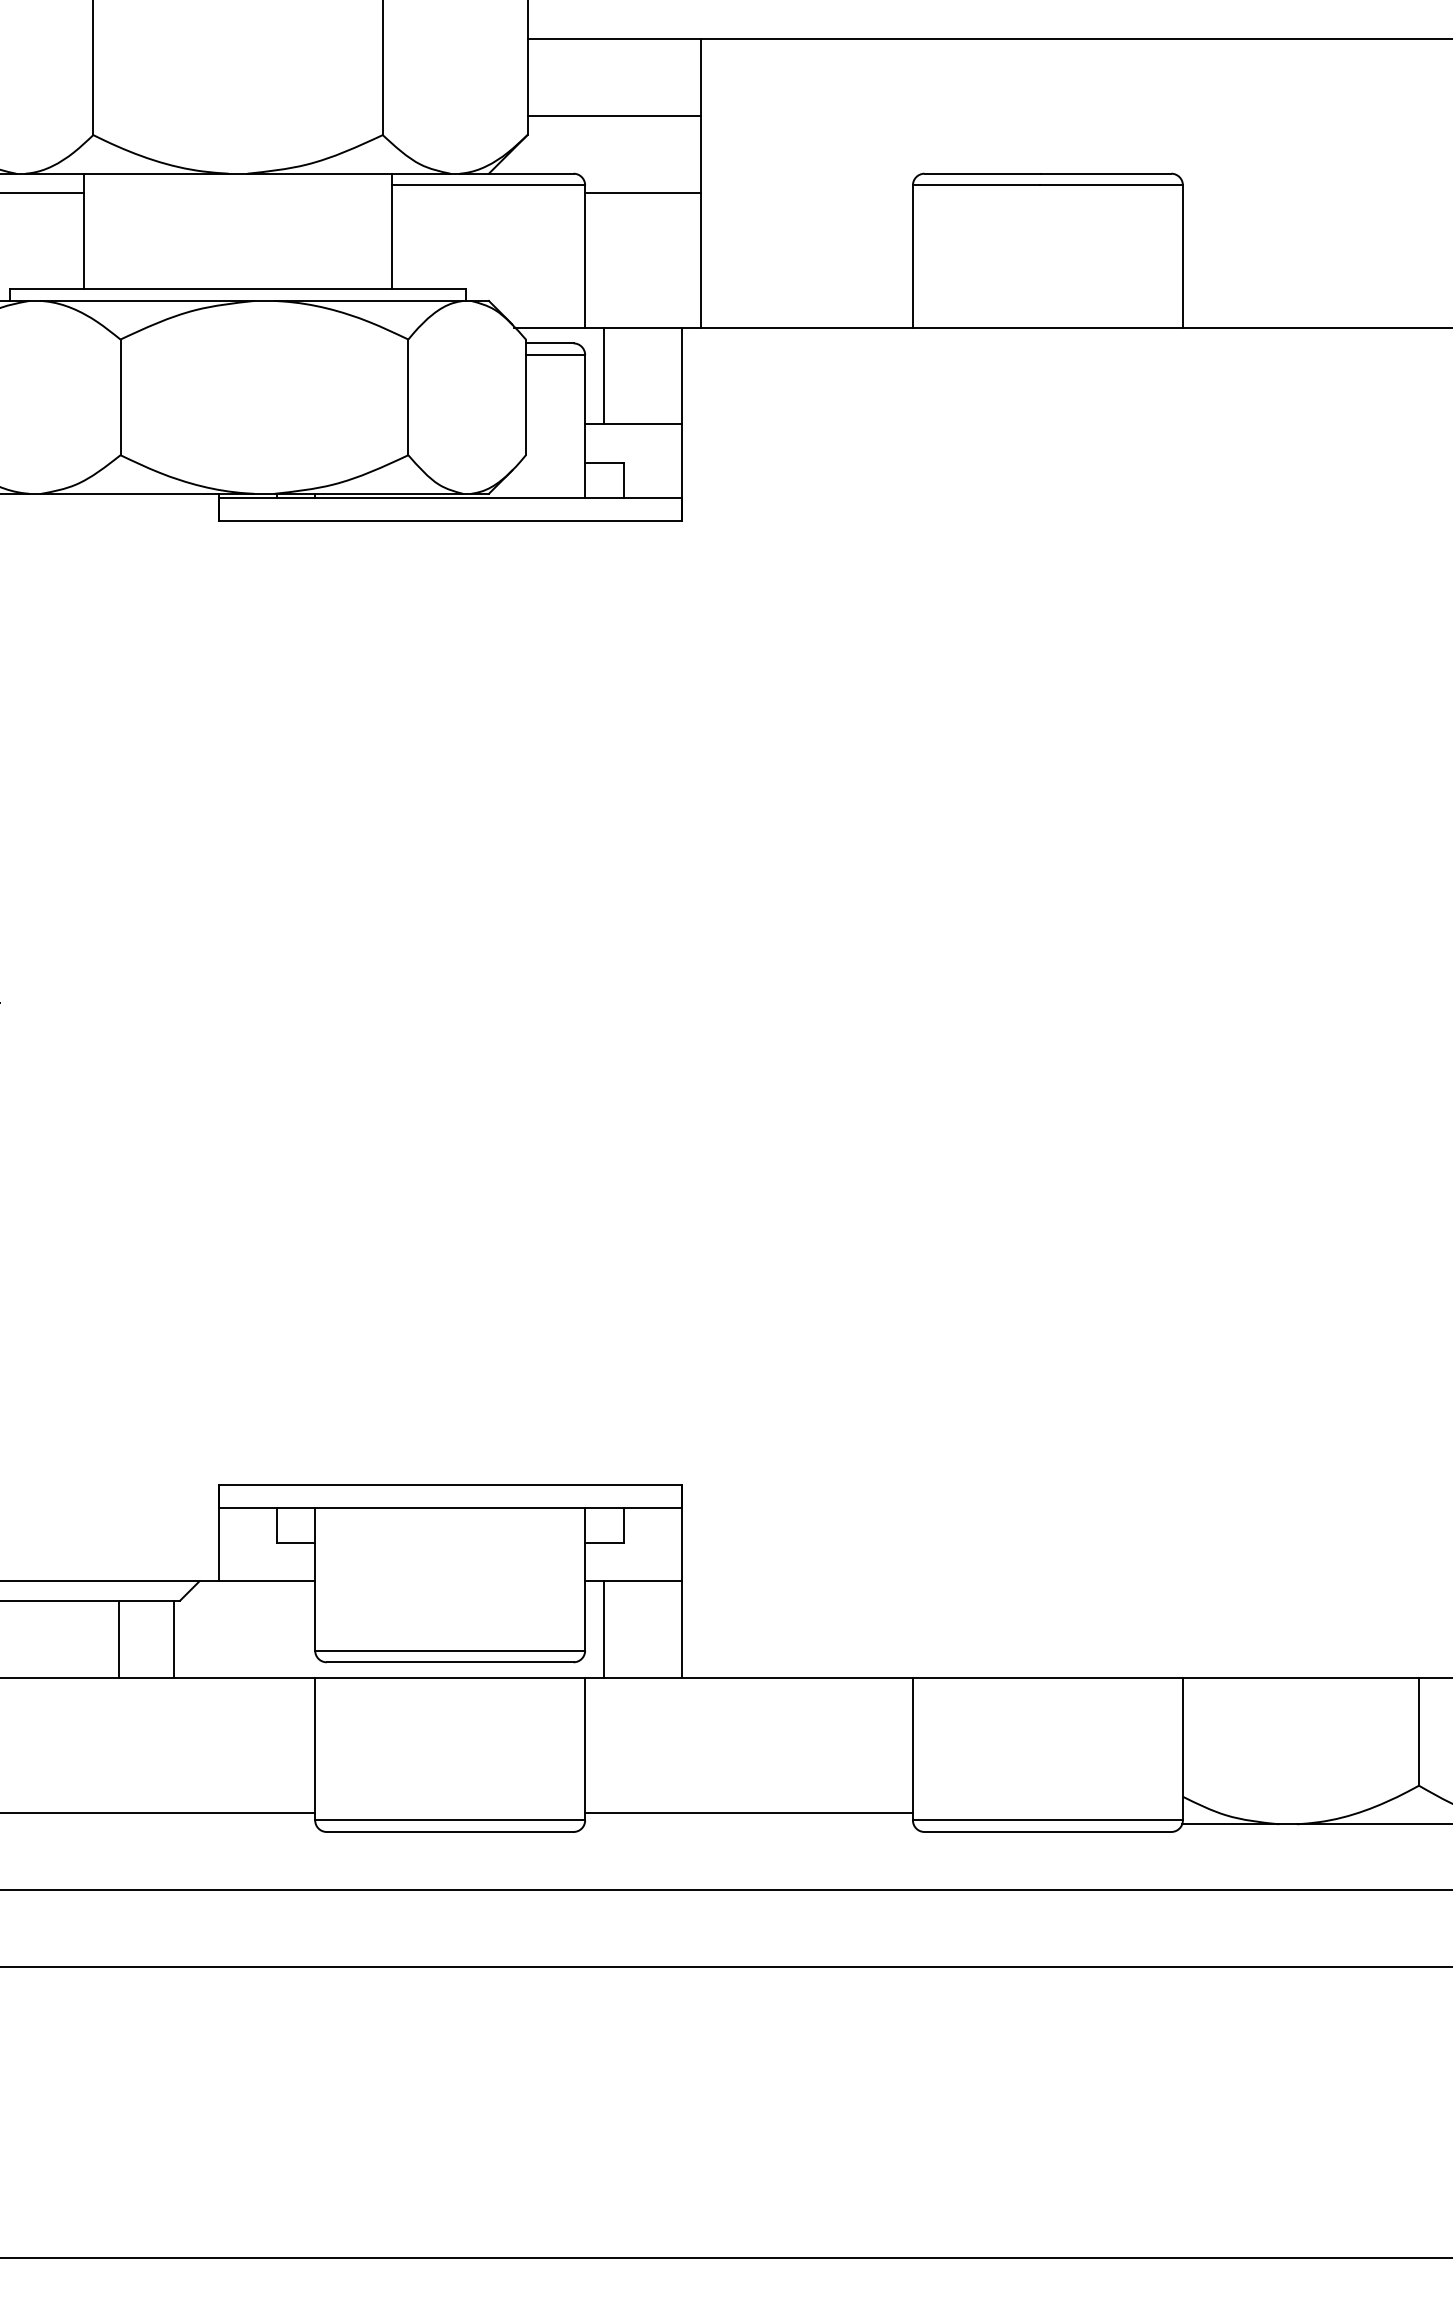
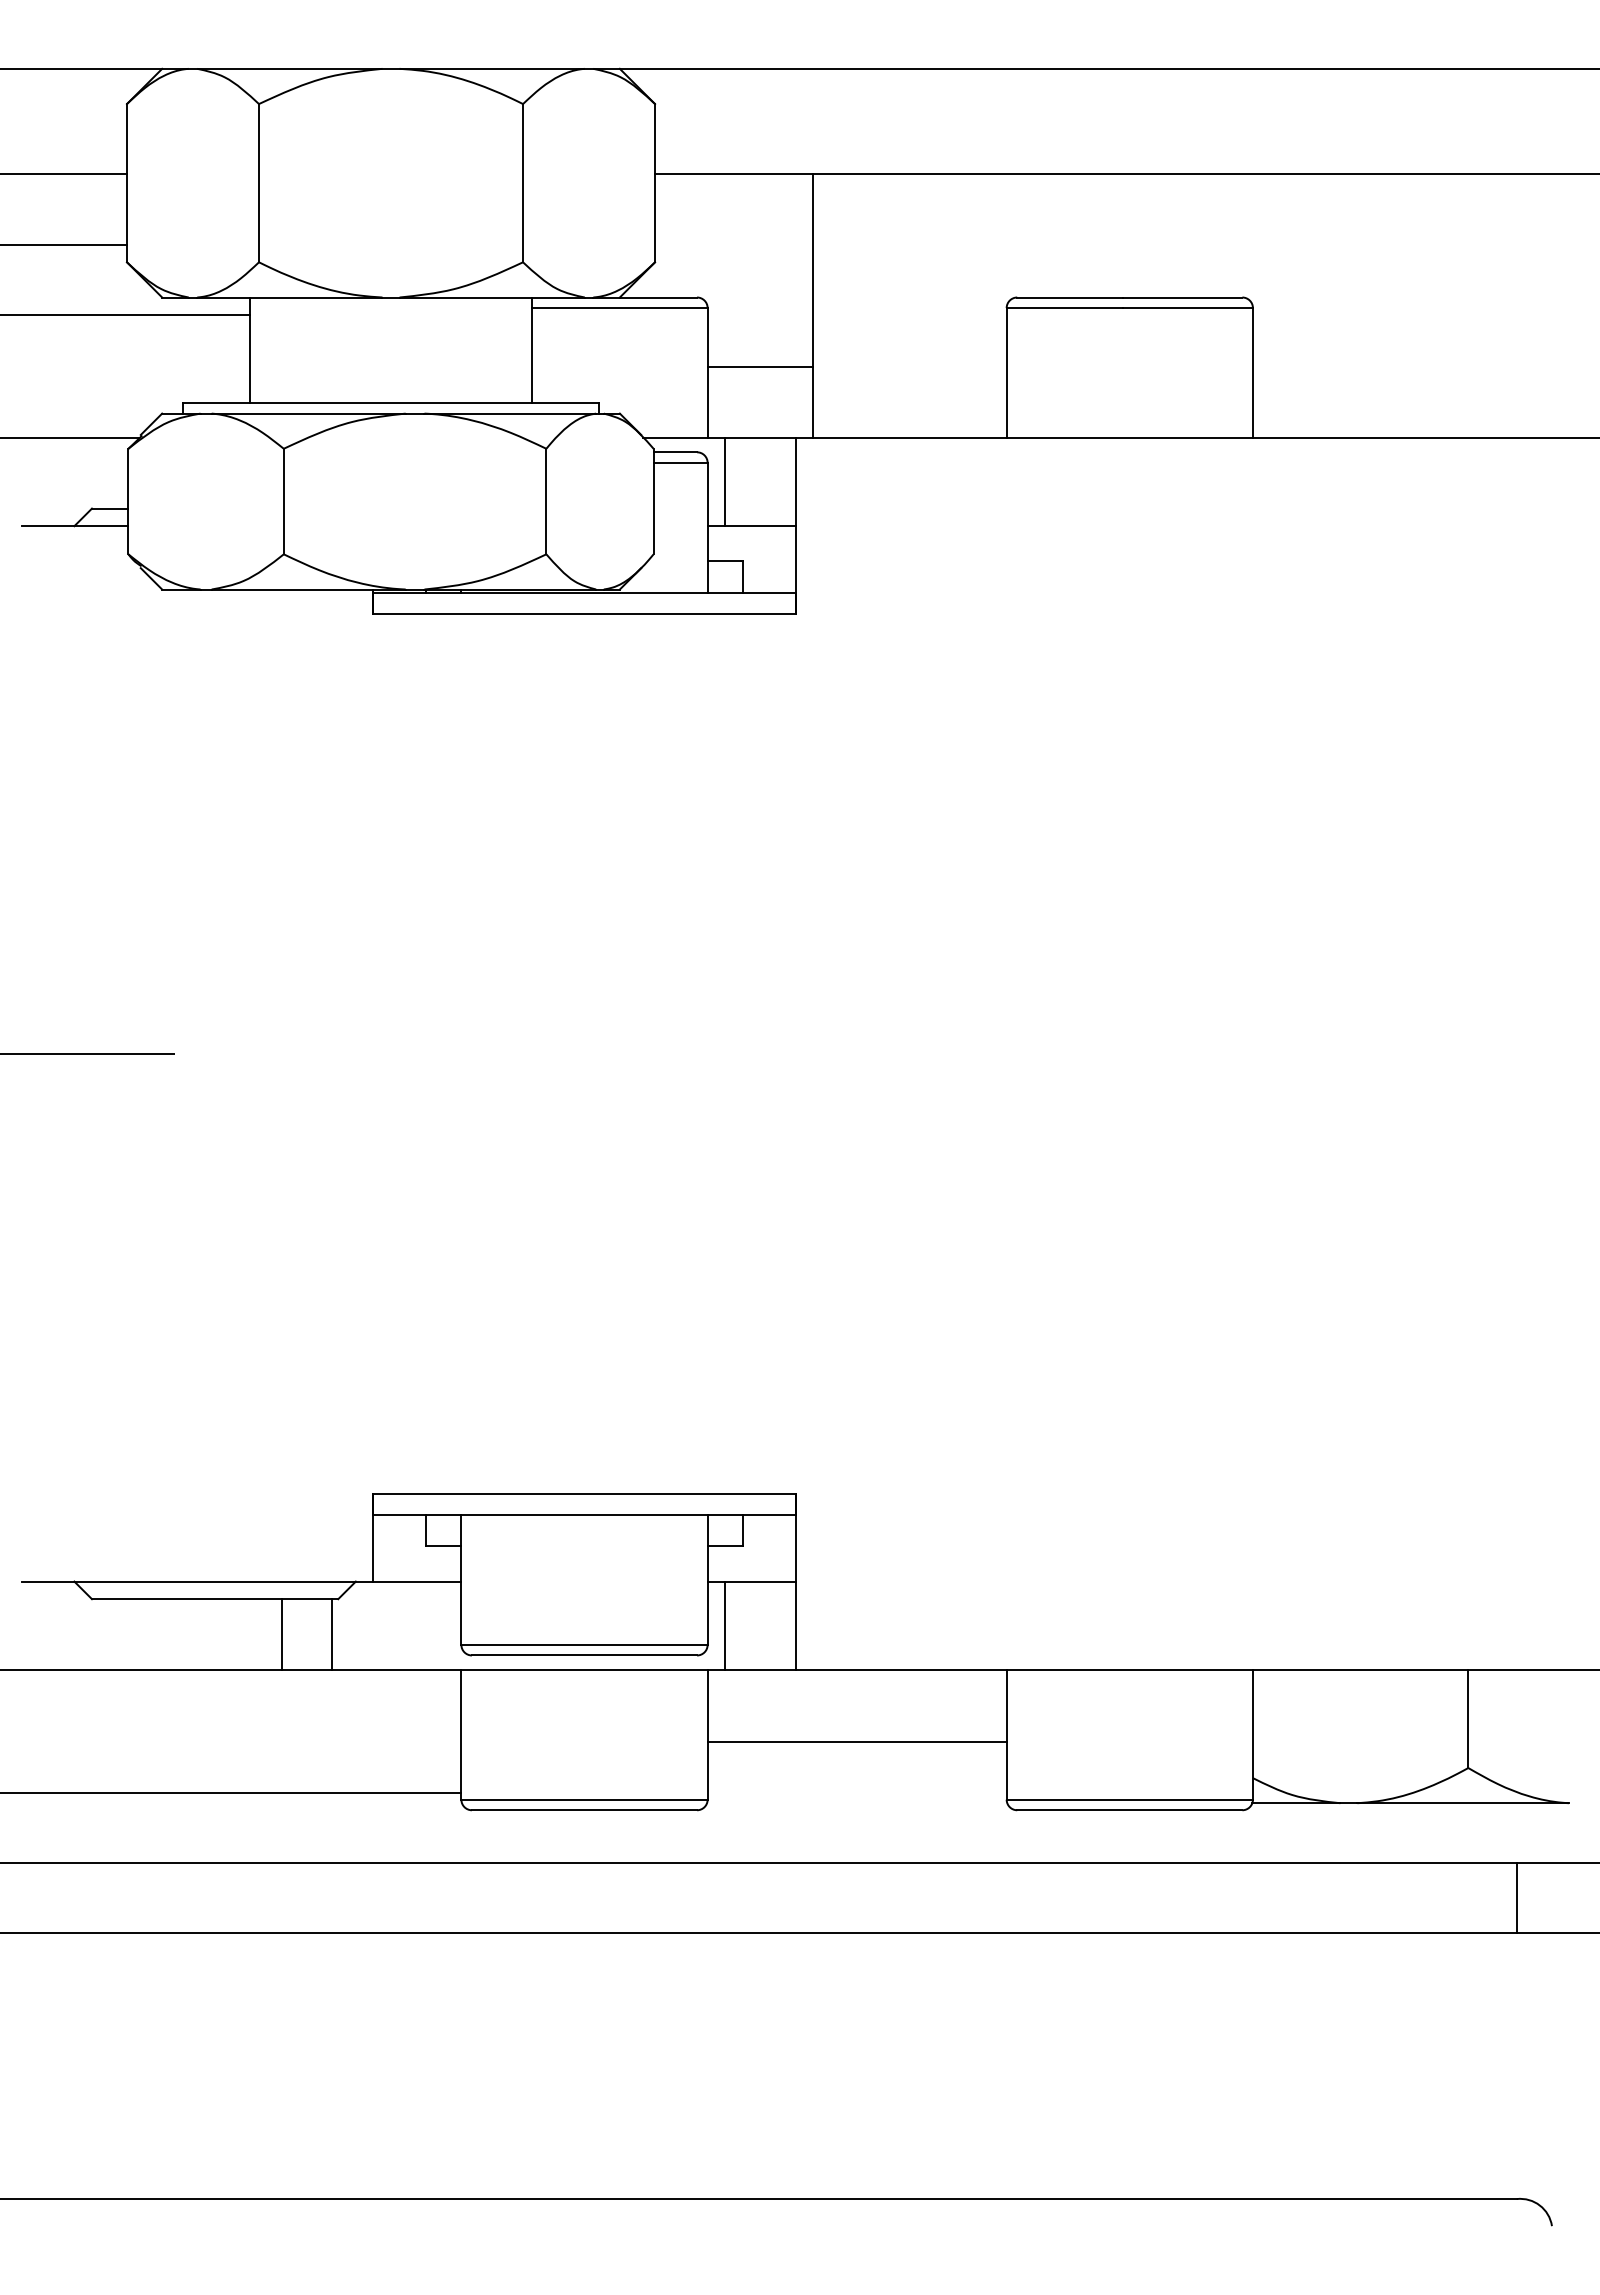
line: (614, 115) -> (734, 244), removed
line: (643, 193) -> (760, 367), moved
line: (748, 1812) -> (856, 1741), moved

